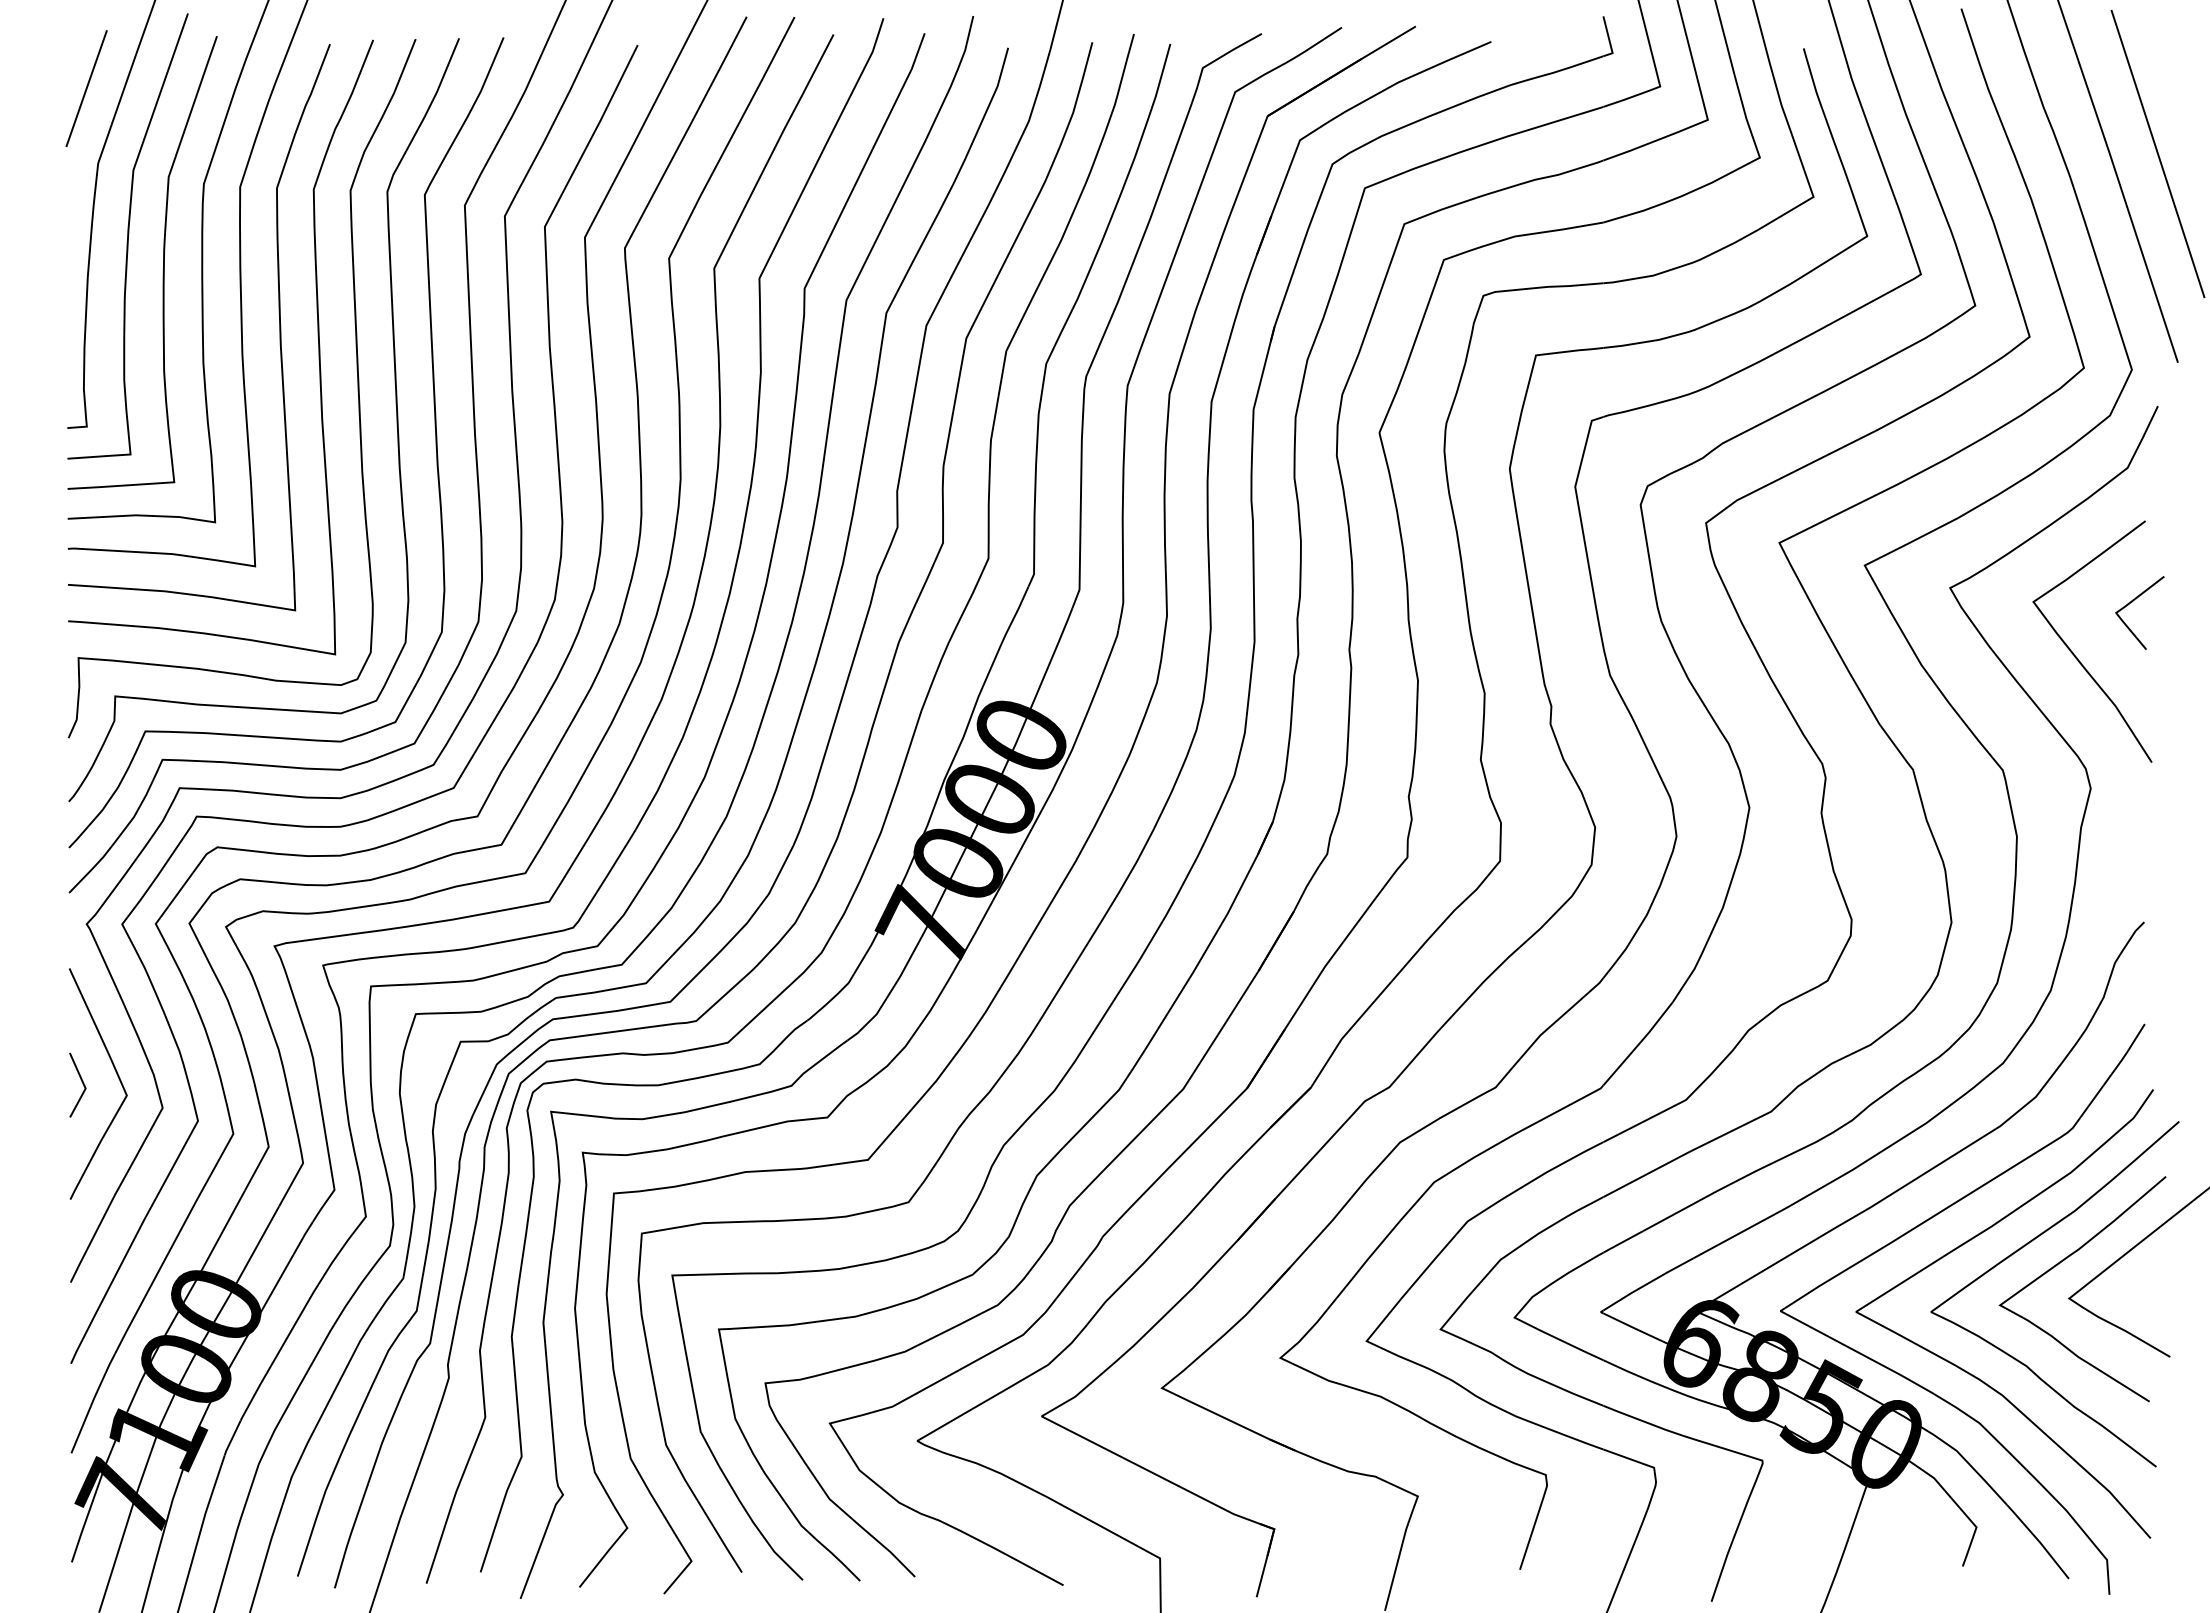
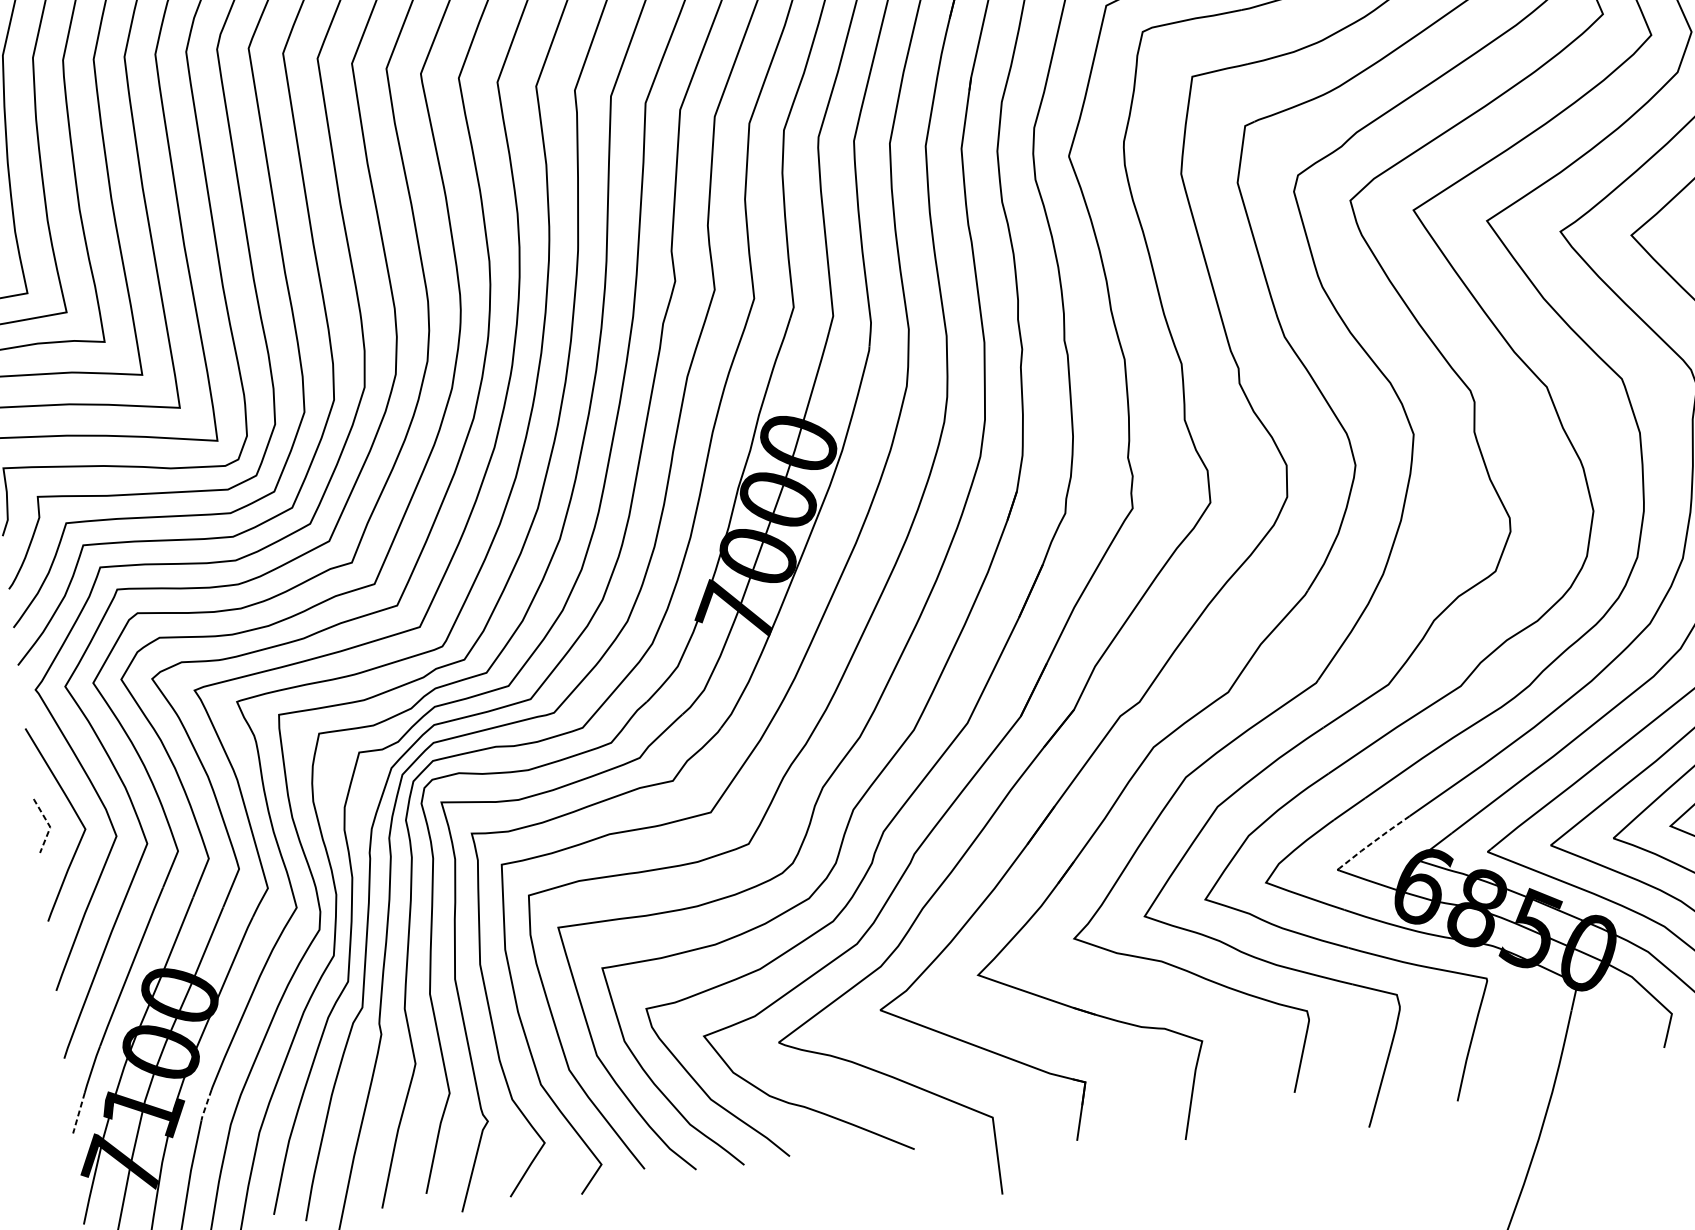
line: (84, 1085) -> (49, 824), solid -> dashed
line: (1647, 1283) -> (1373, 841), solid -> dashed
line: (80, 1430) -> (78, 1113), solid -> dashed
line: (232, 1438) -> (206, 1105), solid -> dashed

